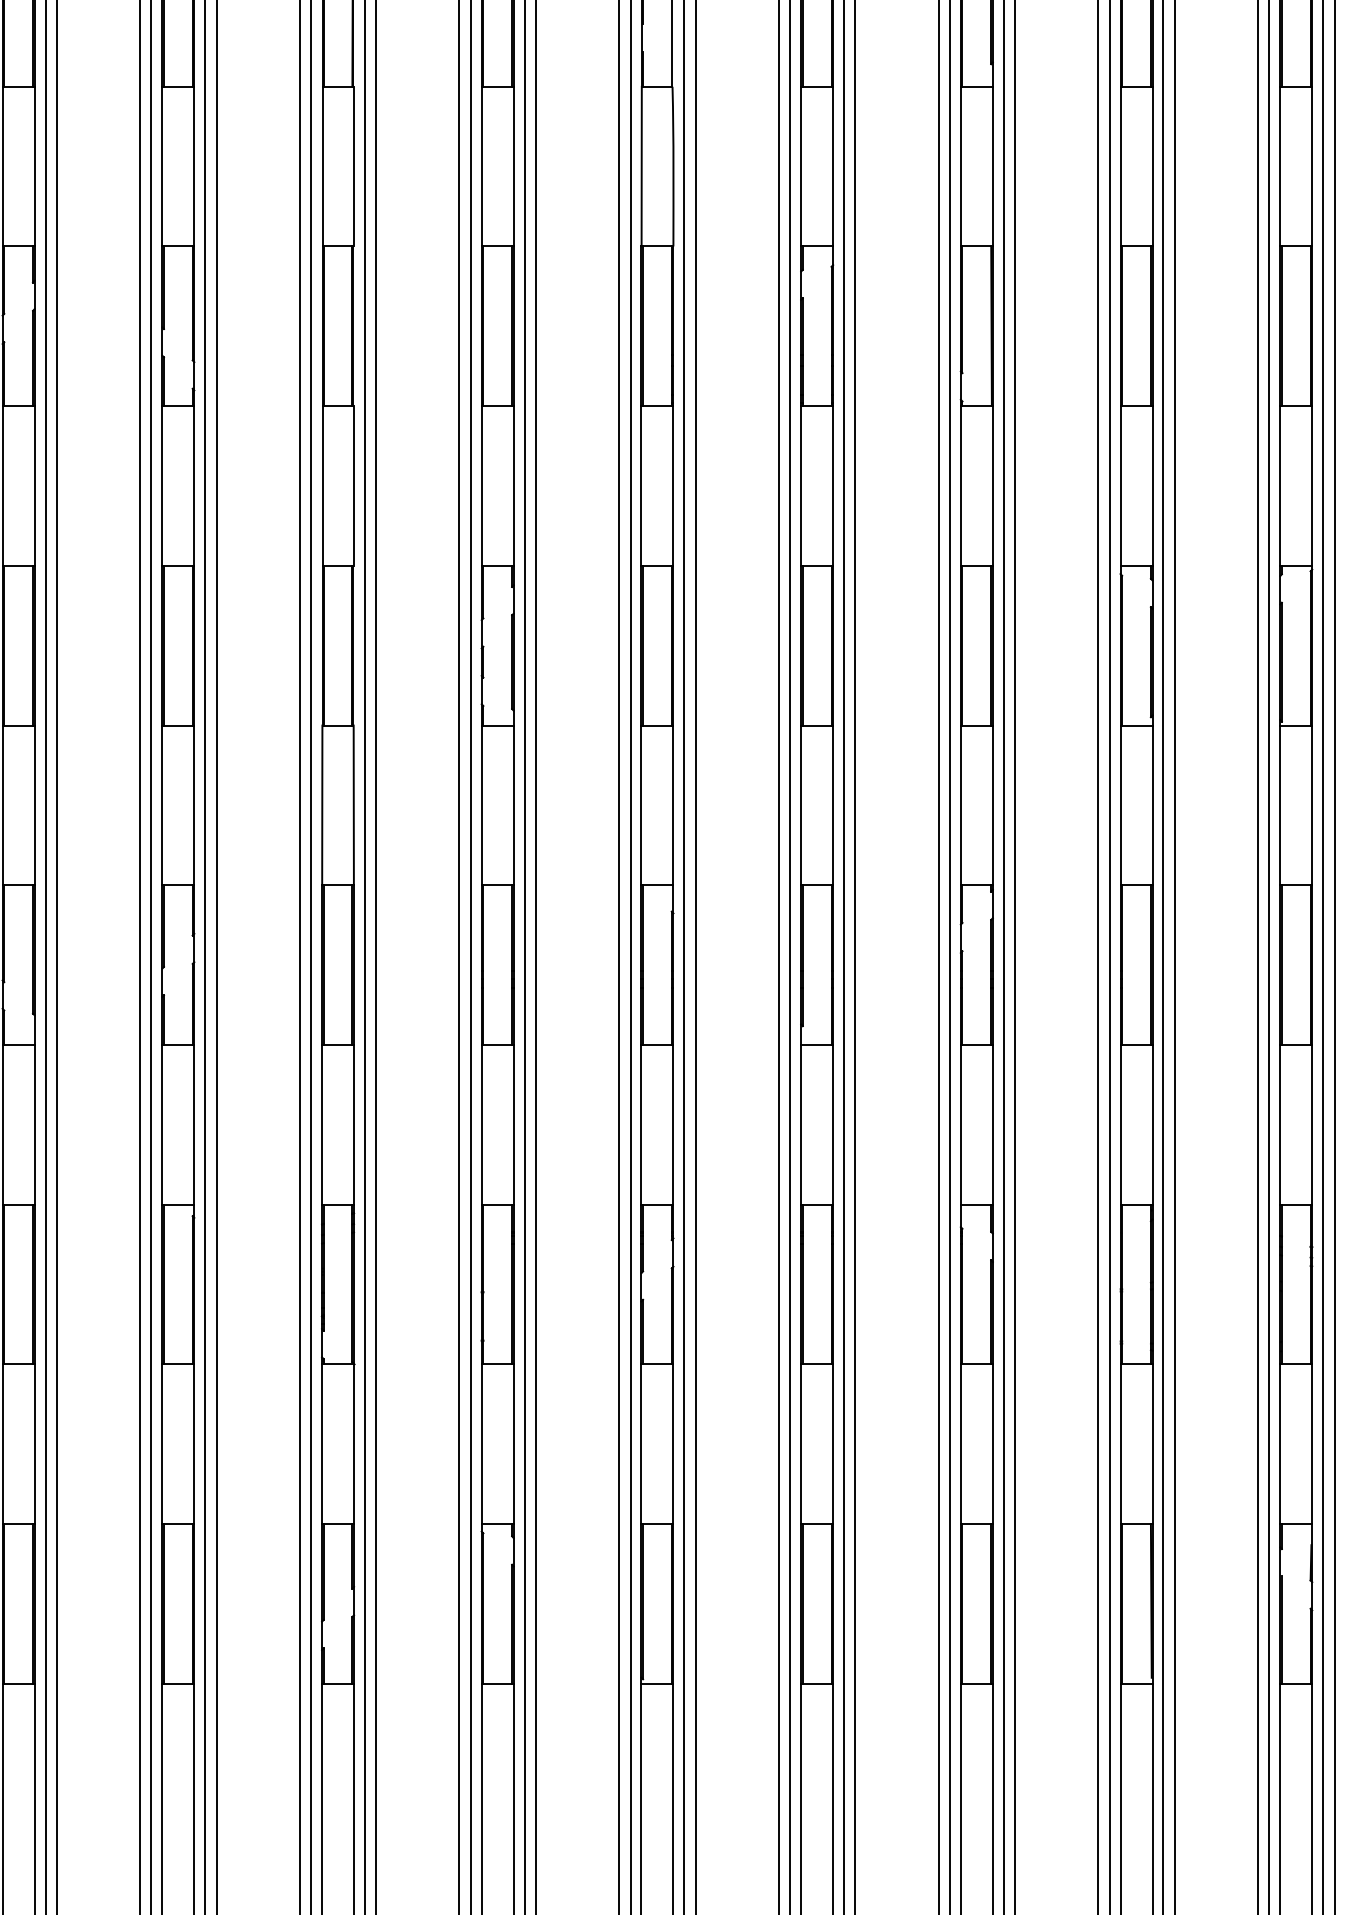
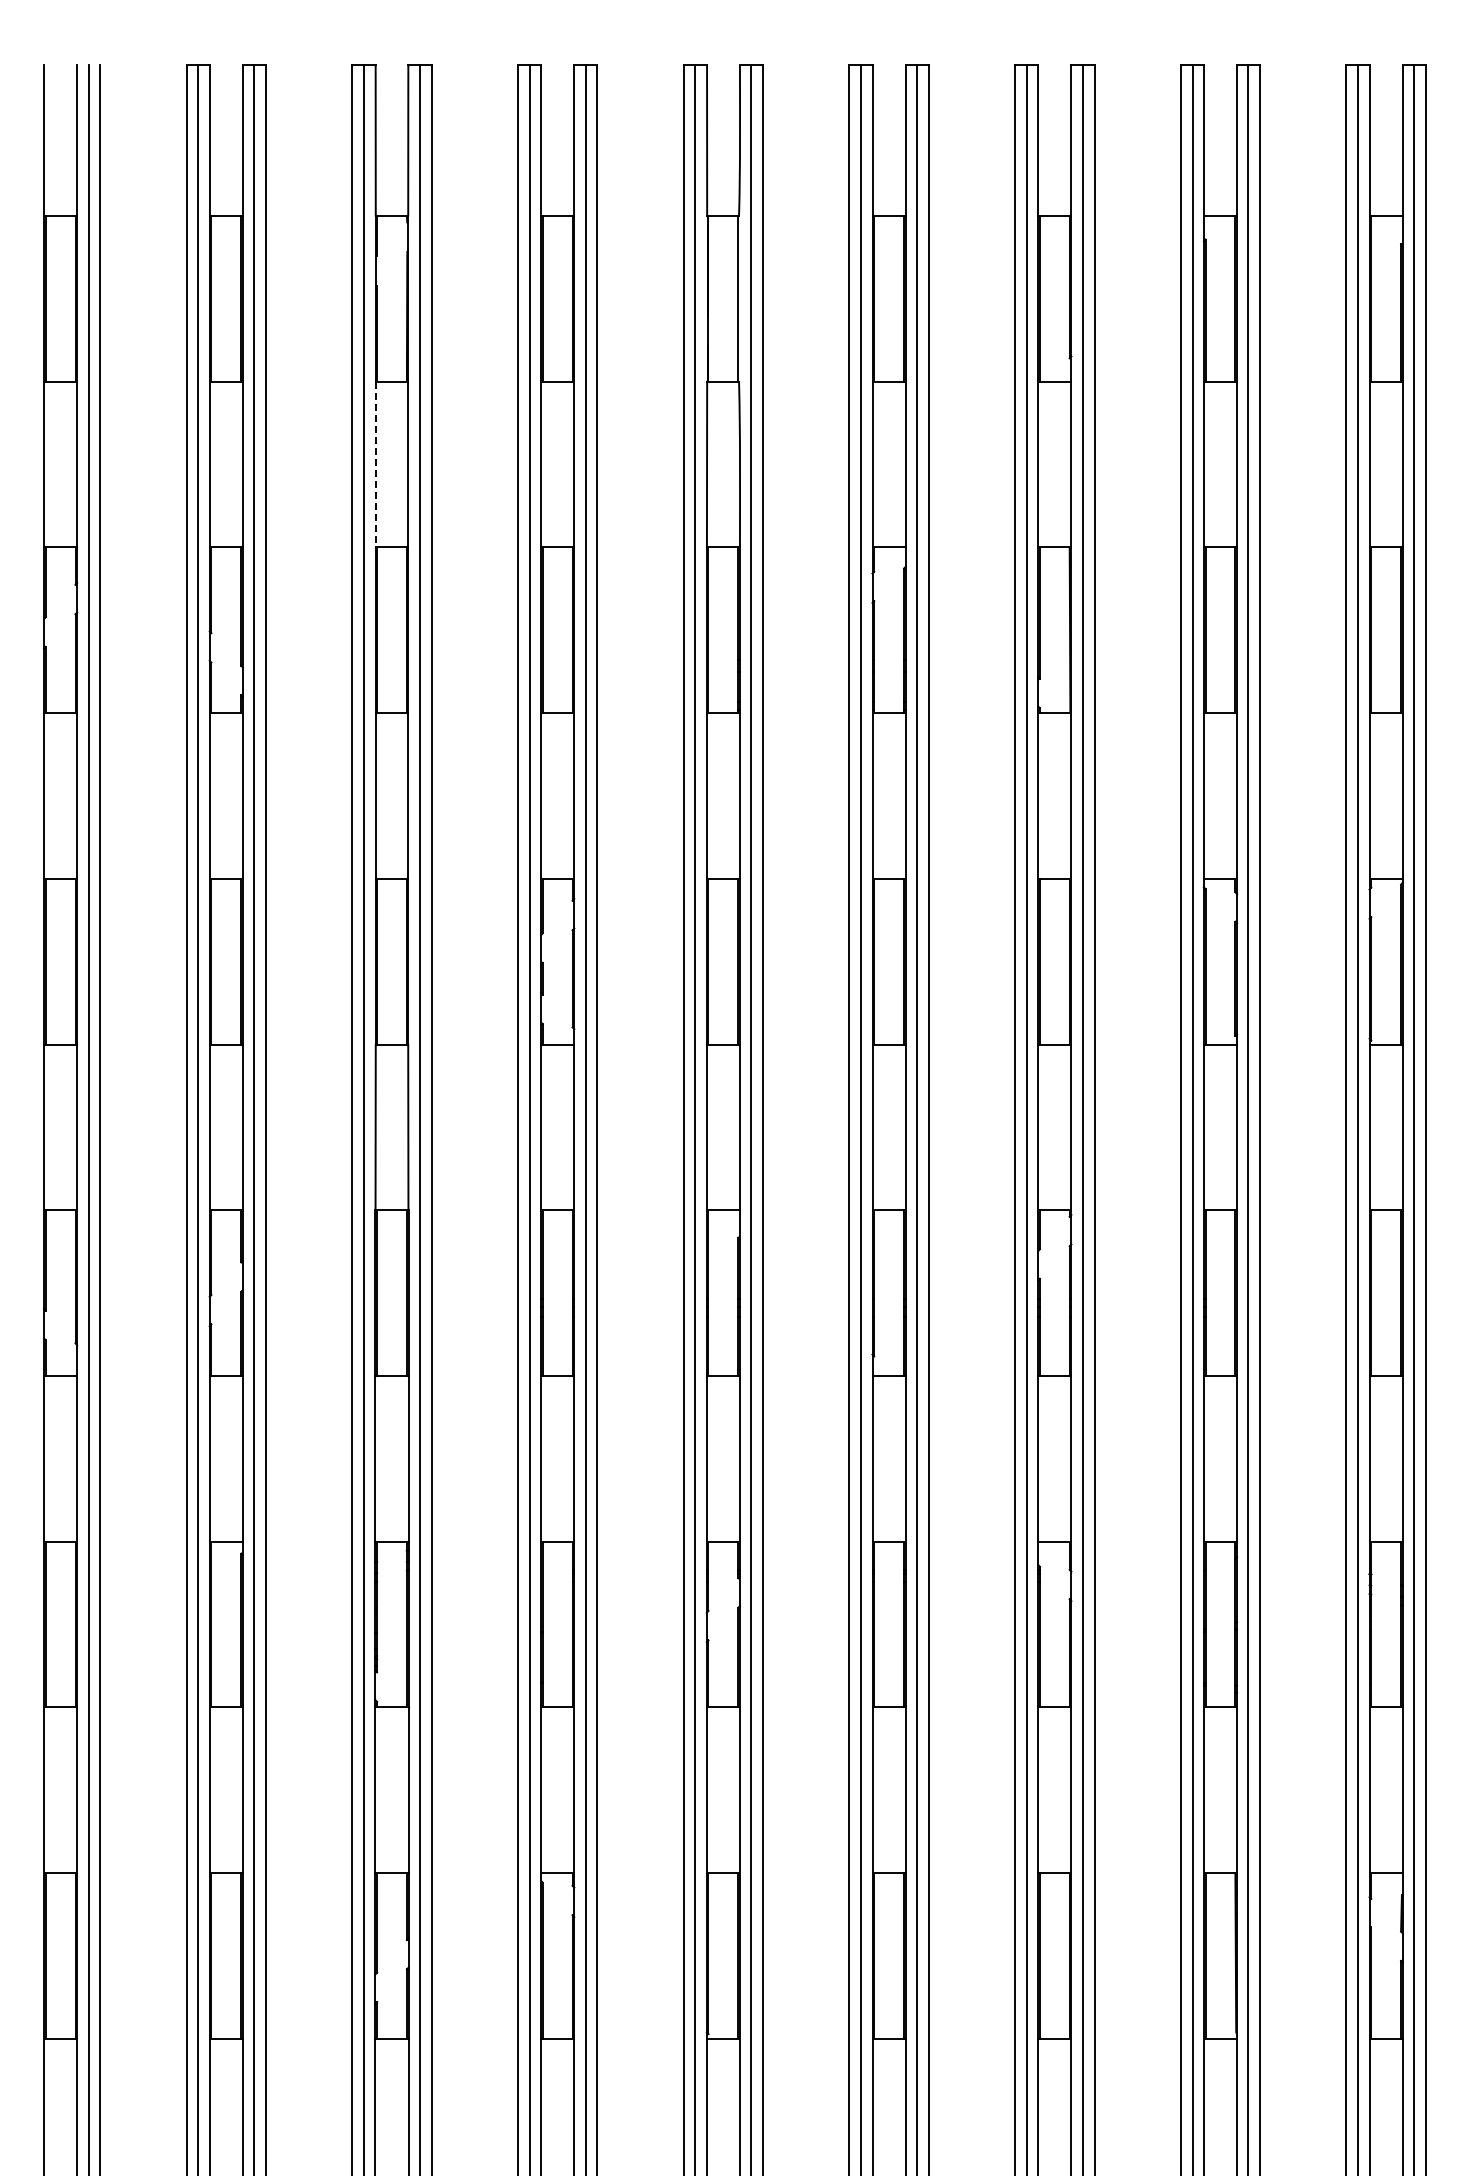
line: (322, 166) -> (375, 464), solid -> dashed

